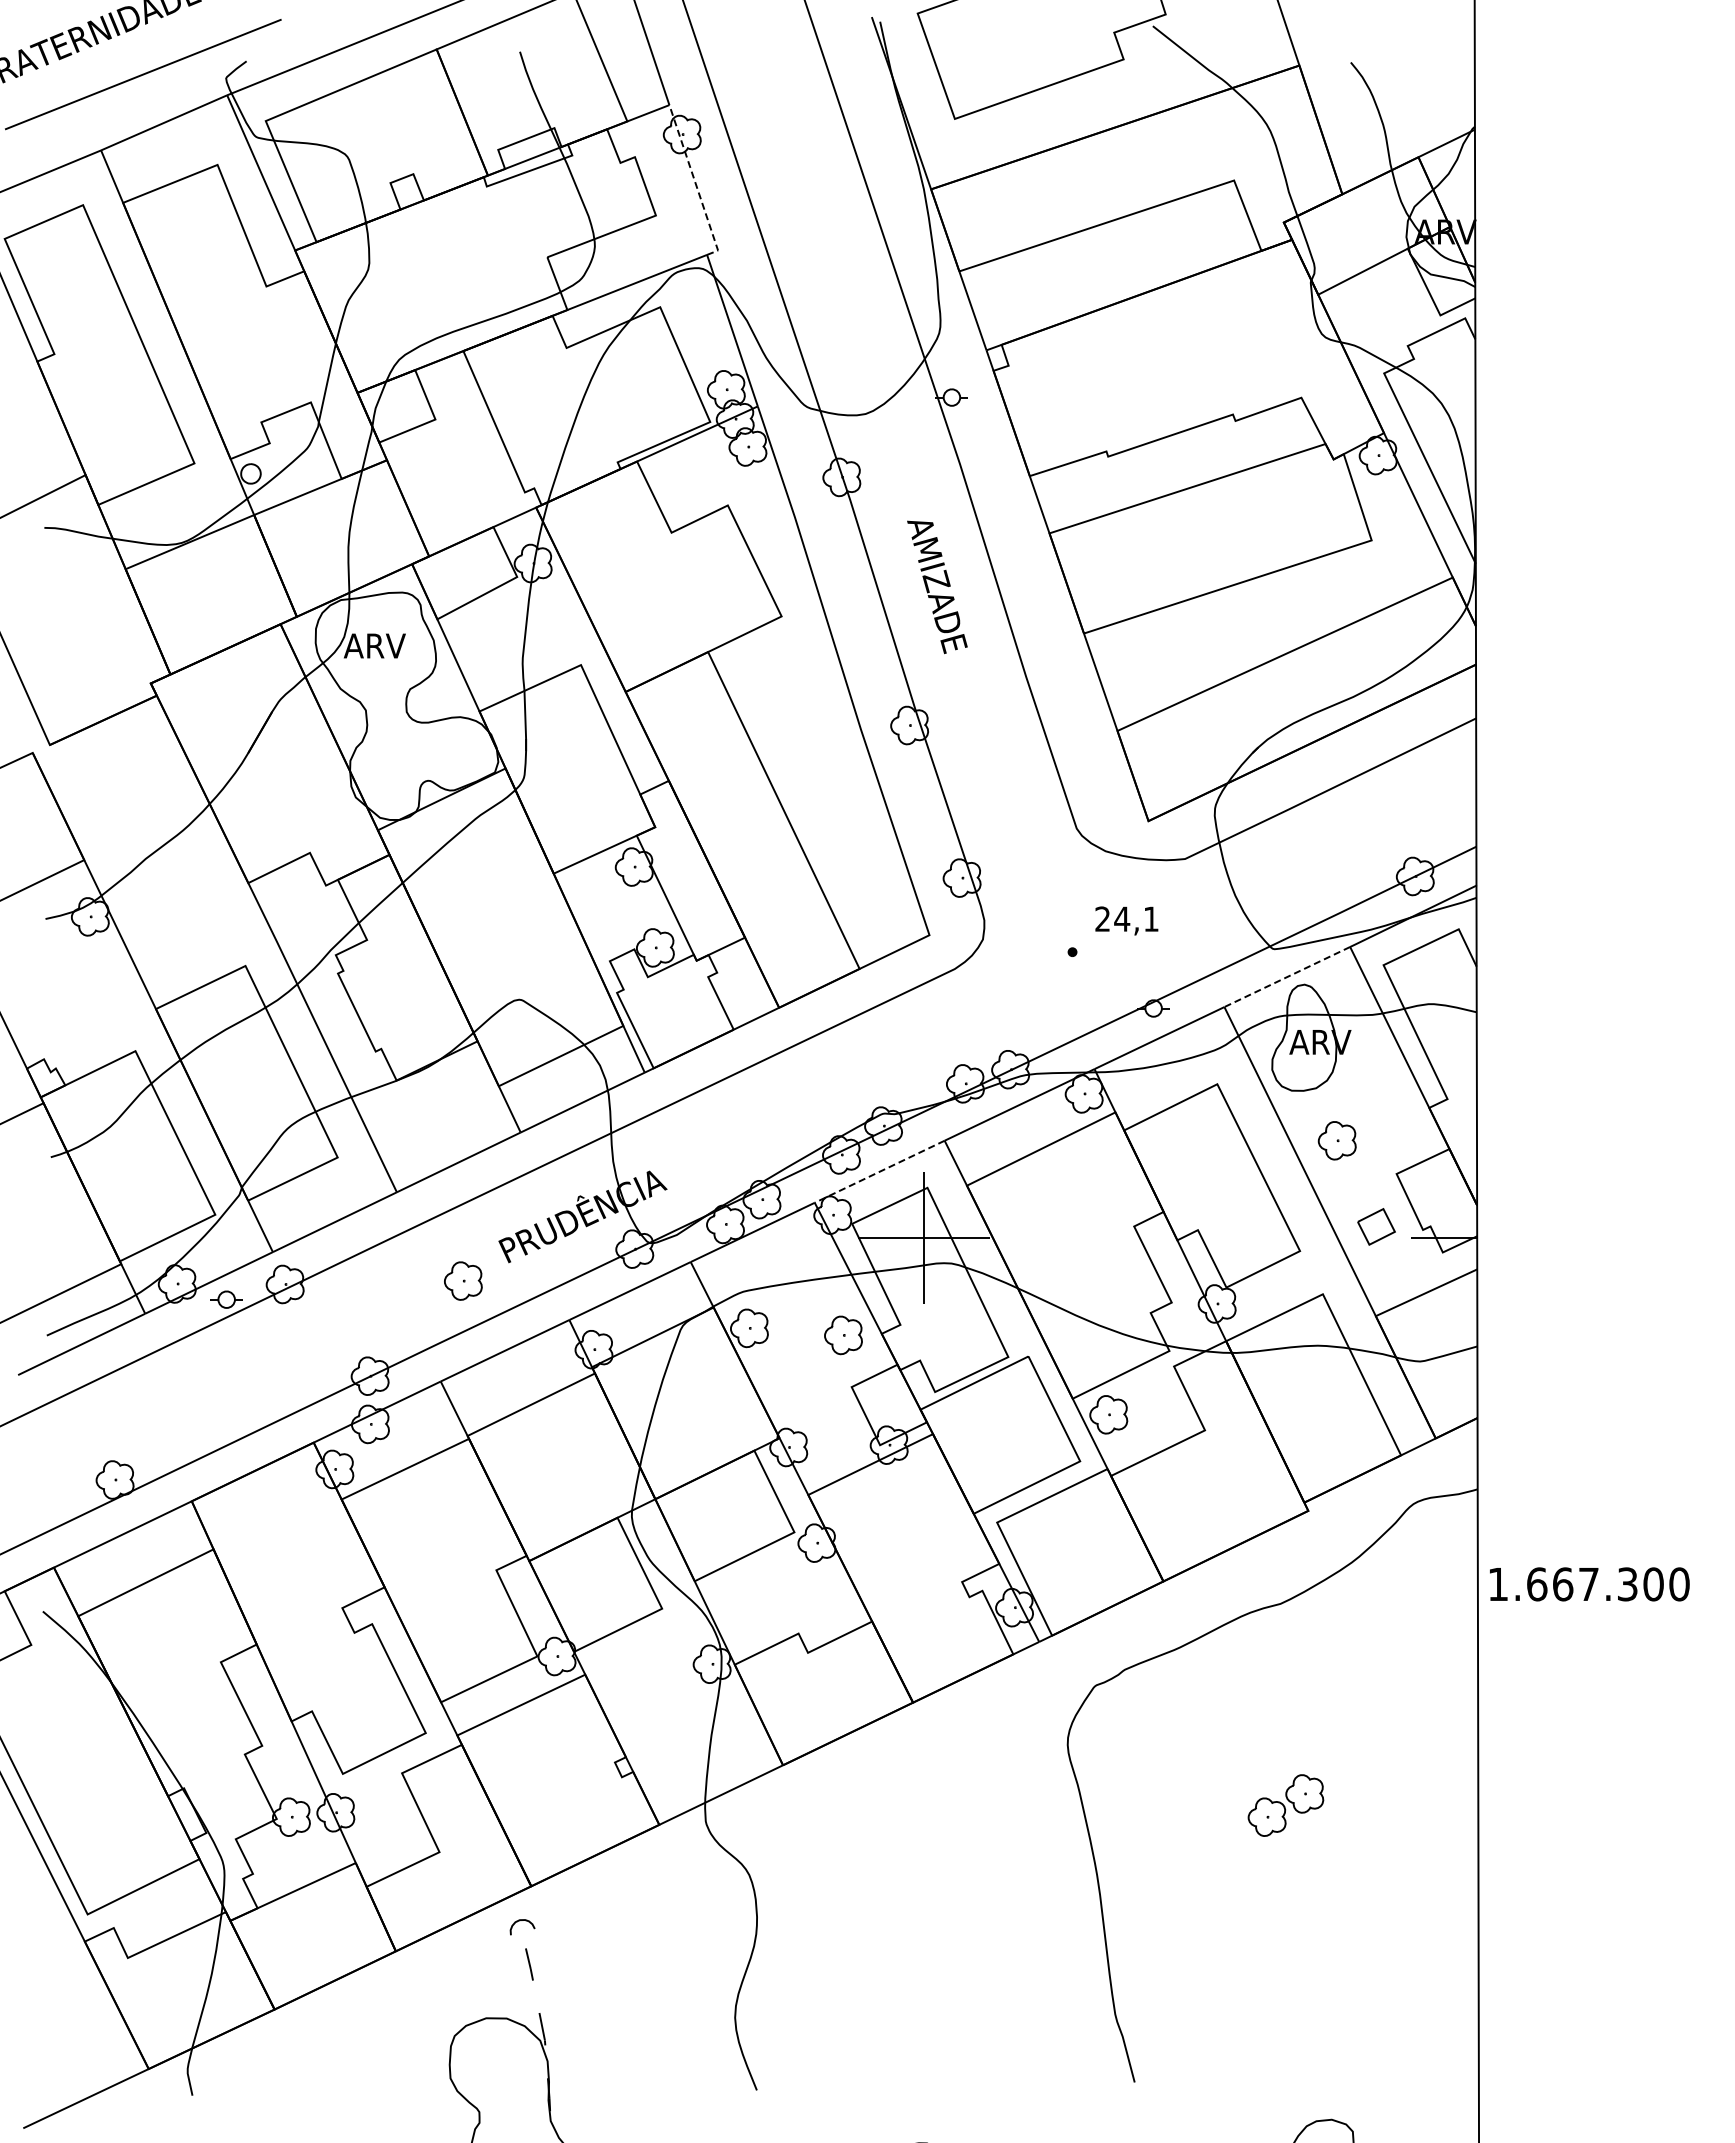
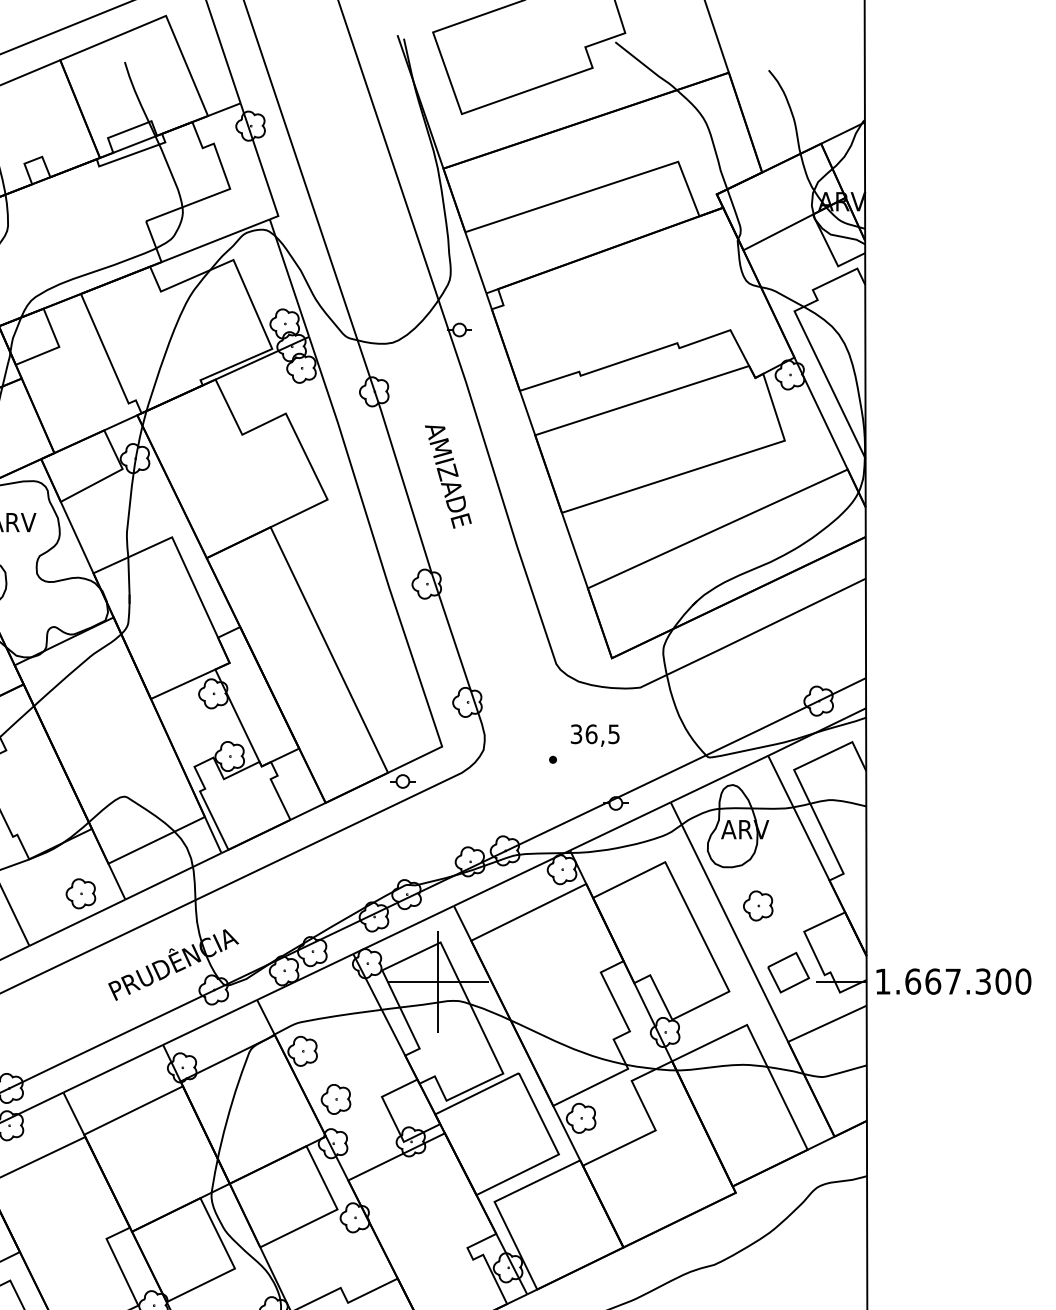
line: (695, 183) -> (260, 164), dashed -> solid
text: (1126, 918) -> (594, 733), 24,1 -> 36,5
line: (1287, 977) -> (719, 779), dashed -> solid
part: (878, 980) -> (402, 781), added
line: (879, 1171) -> (403, 929), dashed -> solid
part: (1376, 1226) -> (788, 972), size x1.43
part: (463, 1280) -> (81, 893), moved
part: (843, 1335) -> (336, 1099), moved
text: (1589, 1584) -> (953, 981), moved

